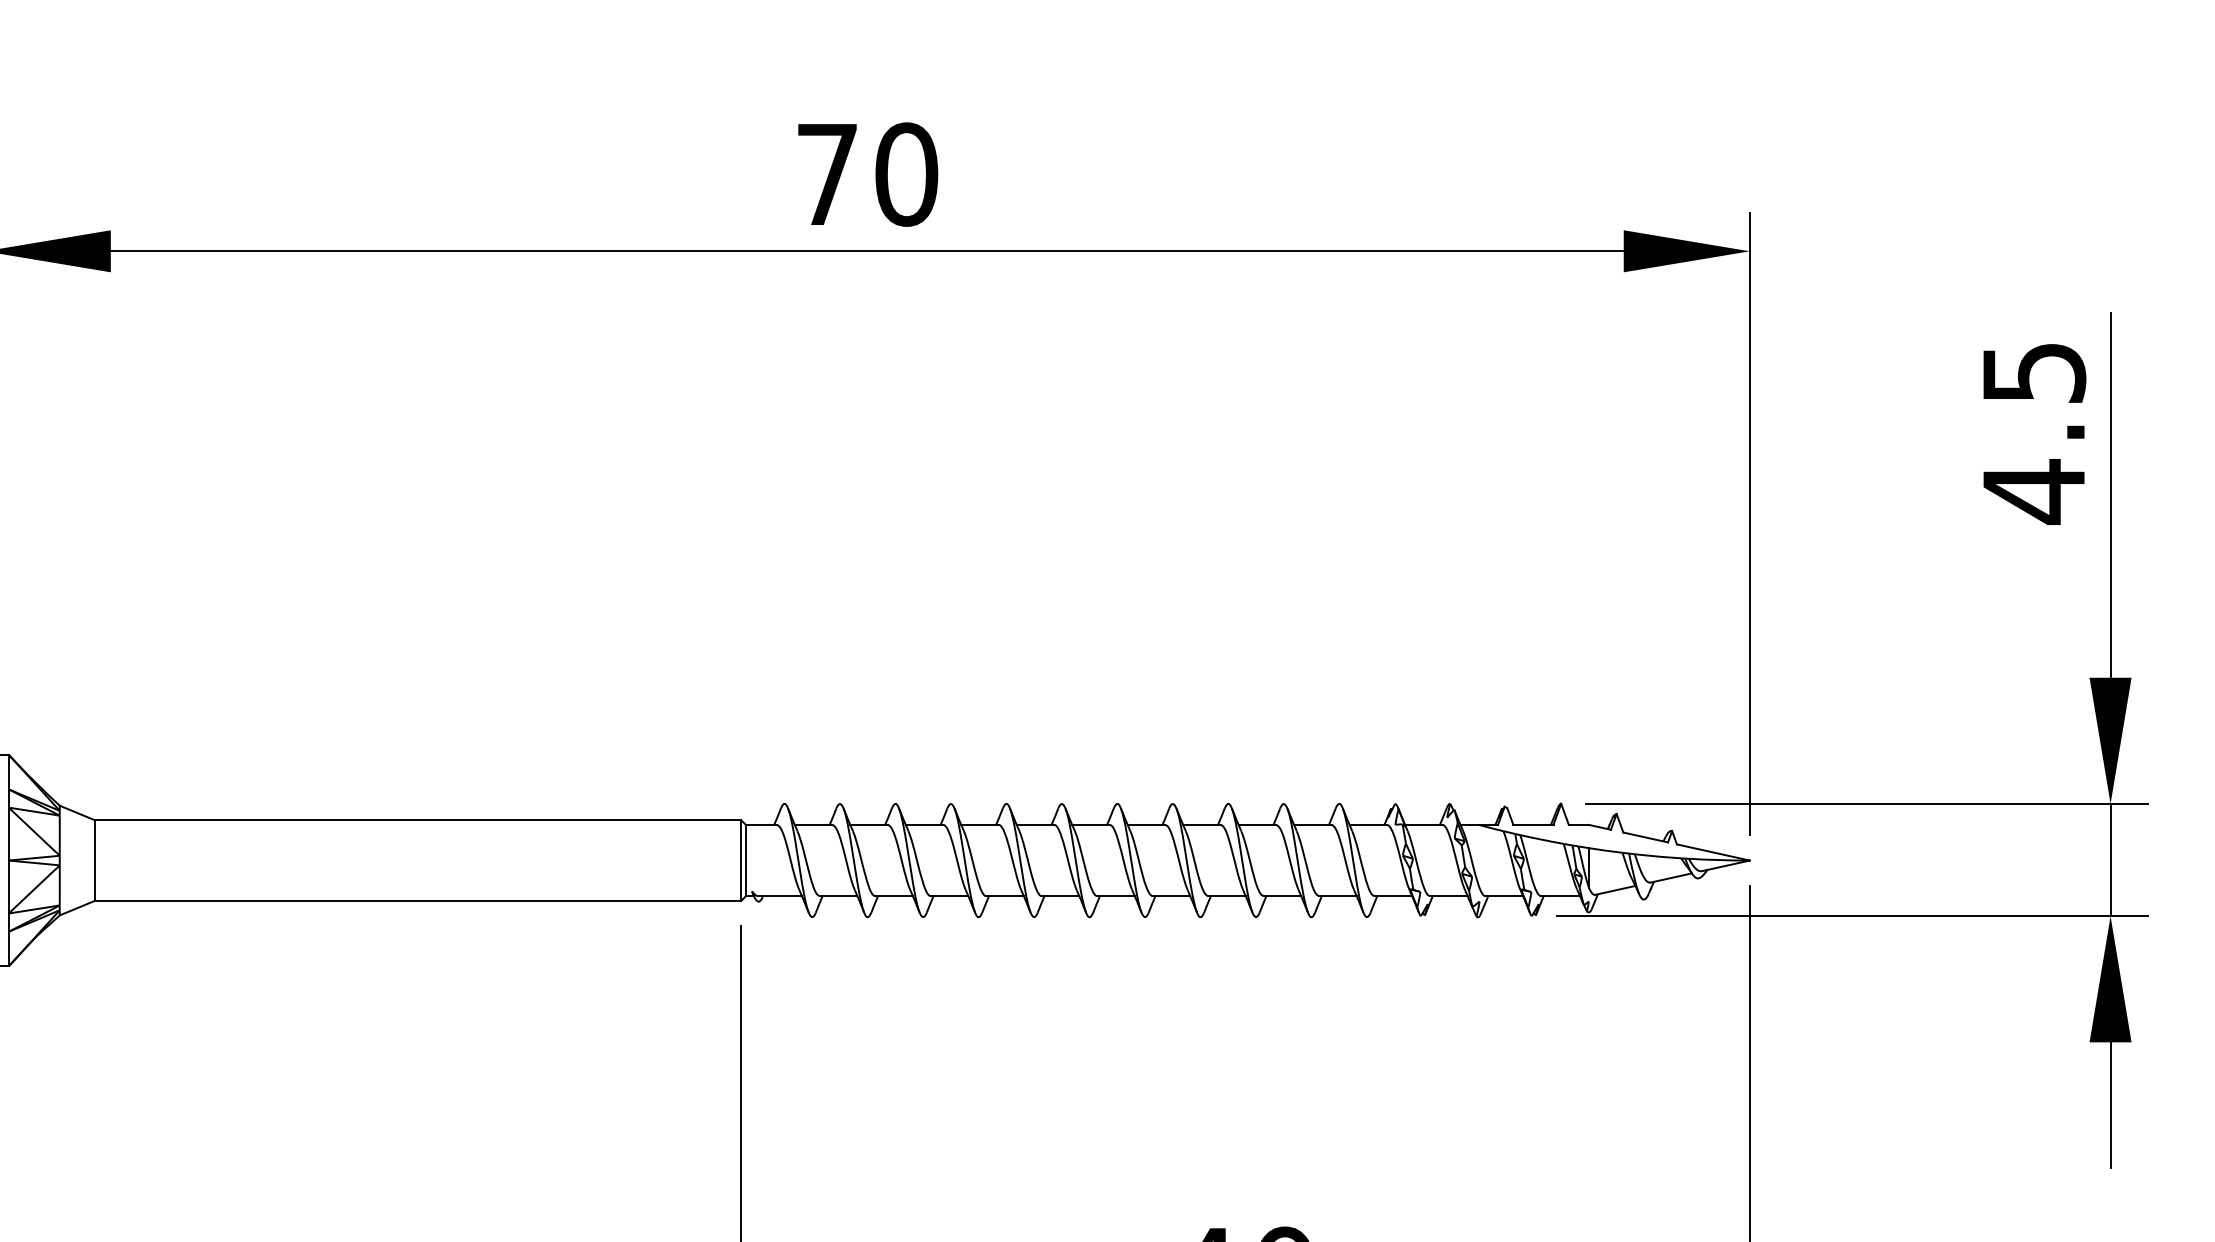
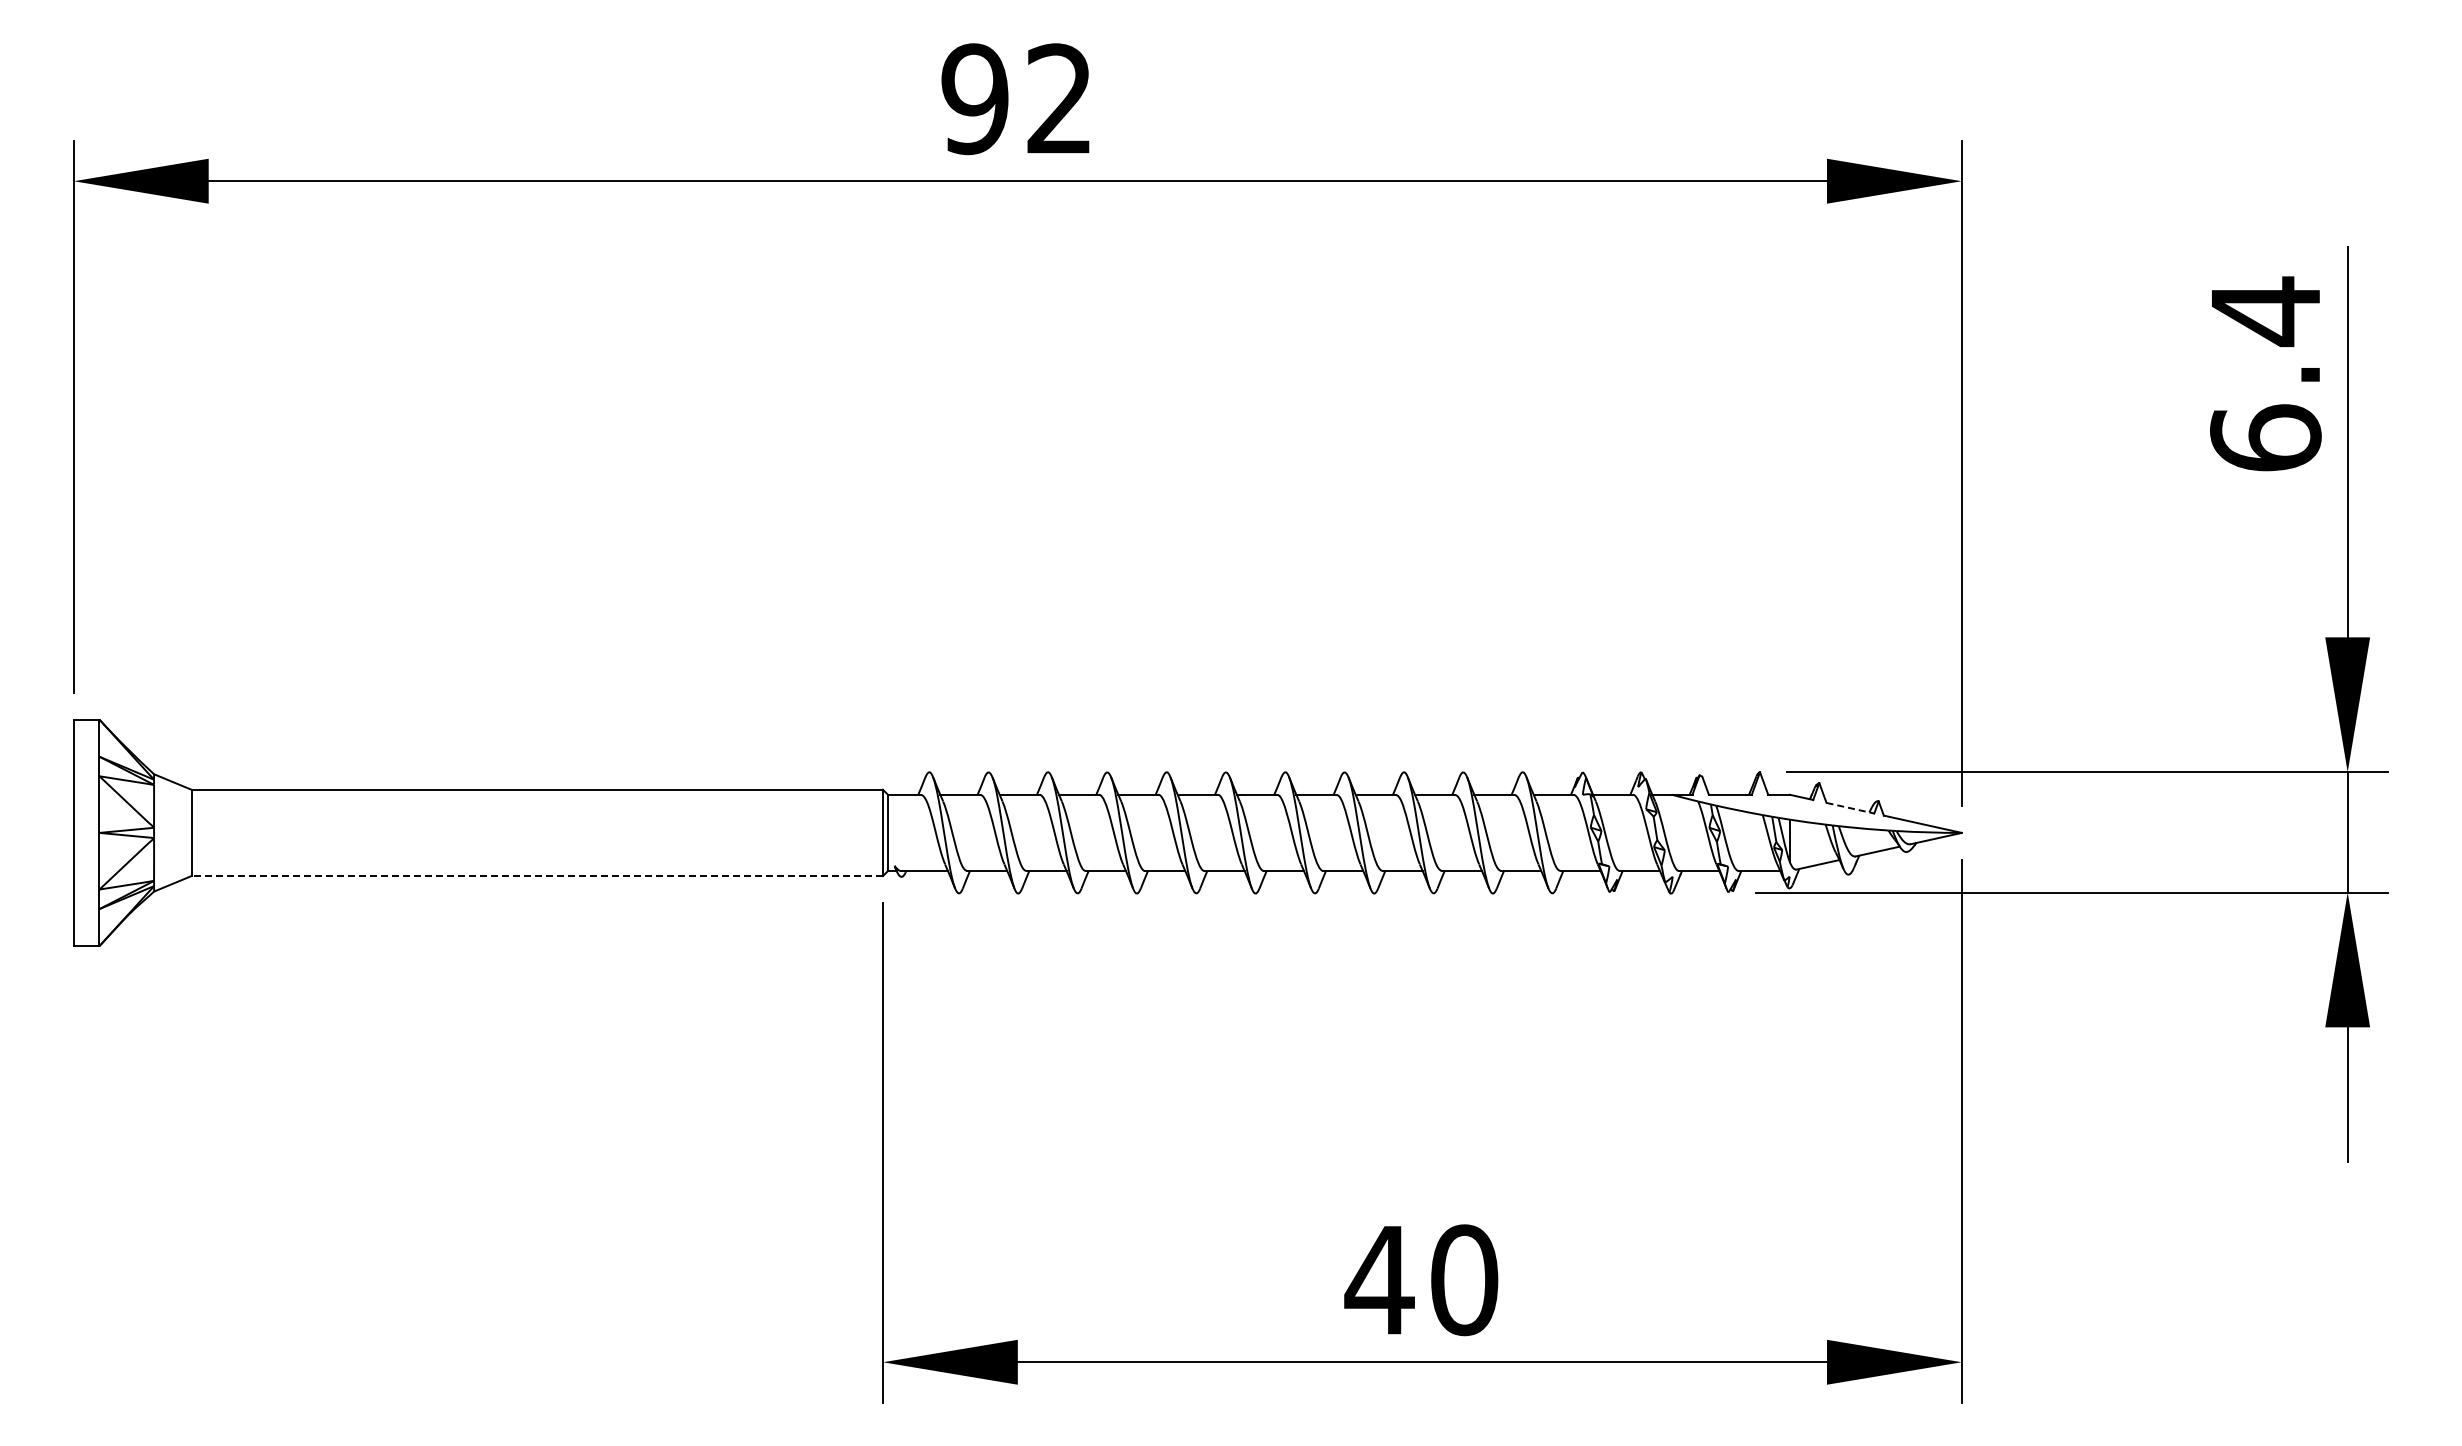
text: (866, 174) -> (1017, 99), 70 -> 92
text: (2033, 431) -> (2265, 374), 4.5 -> 6.4
line: (1645, 837) -> (1850, 808), solid -> dashed
line: (418, 901) -> (537, 876), solid -> dashed

